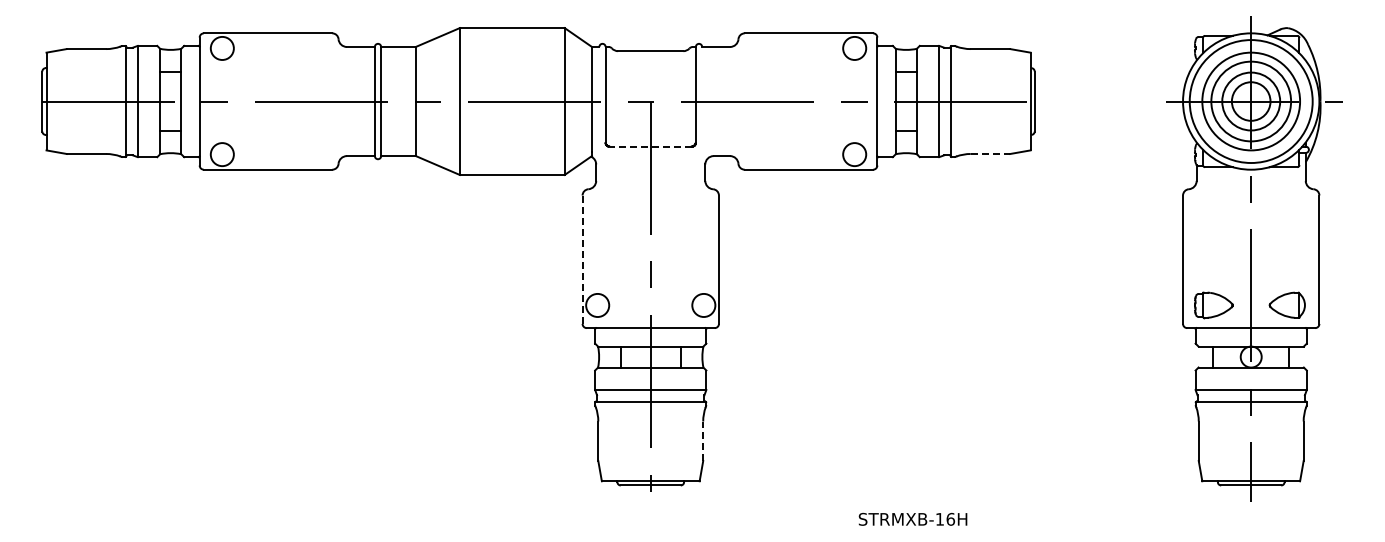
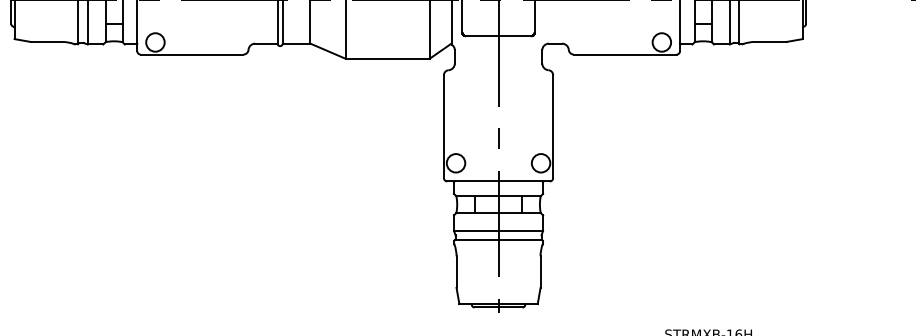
line: (650, 146) -> (498, 35), dashed -> solid
line: (990, 153) -> (770, 41), dashed -> solid
line: (582, 260) -> (443, 127), dashed -> solid
line: (703, 441) -> (540, 272), dashed -> solid

